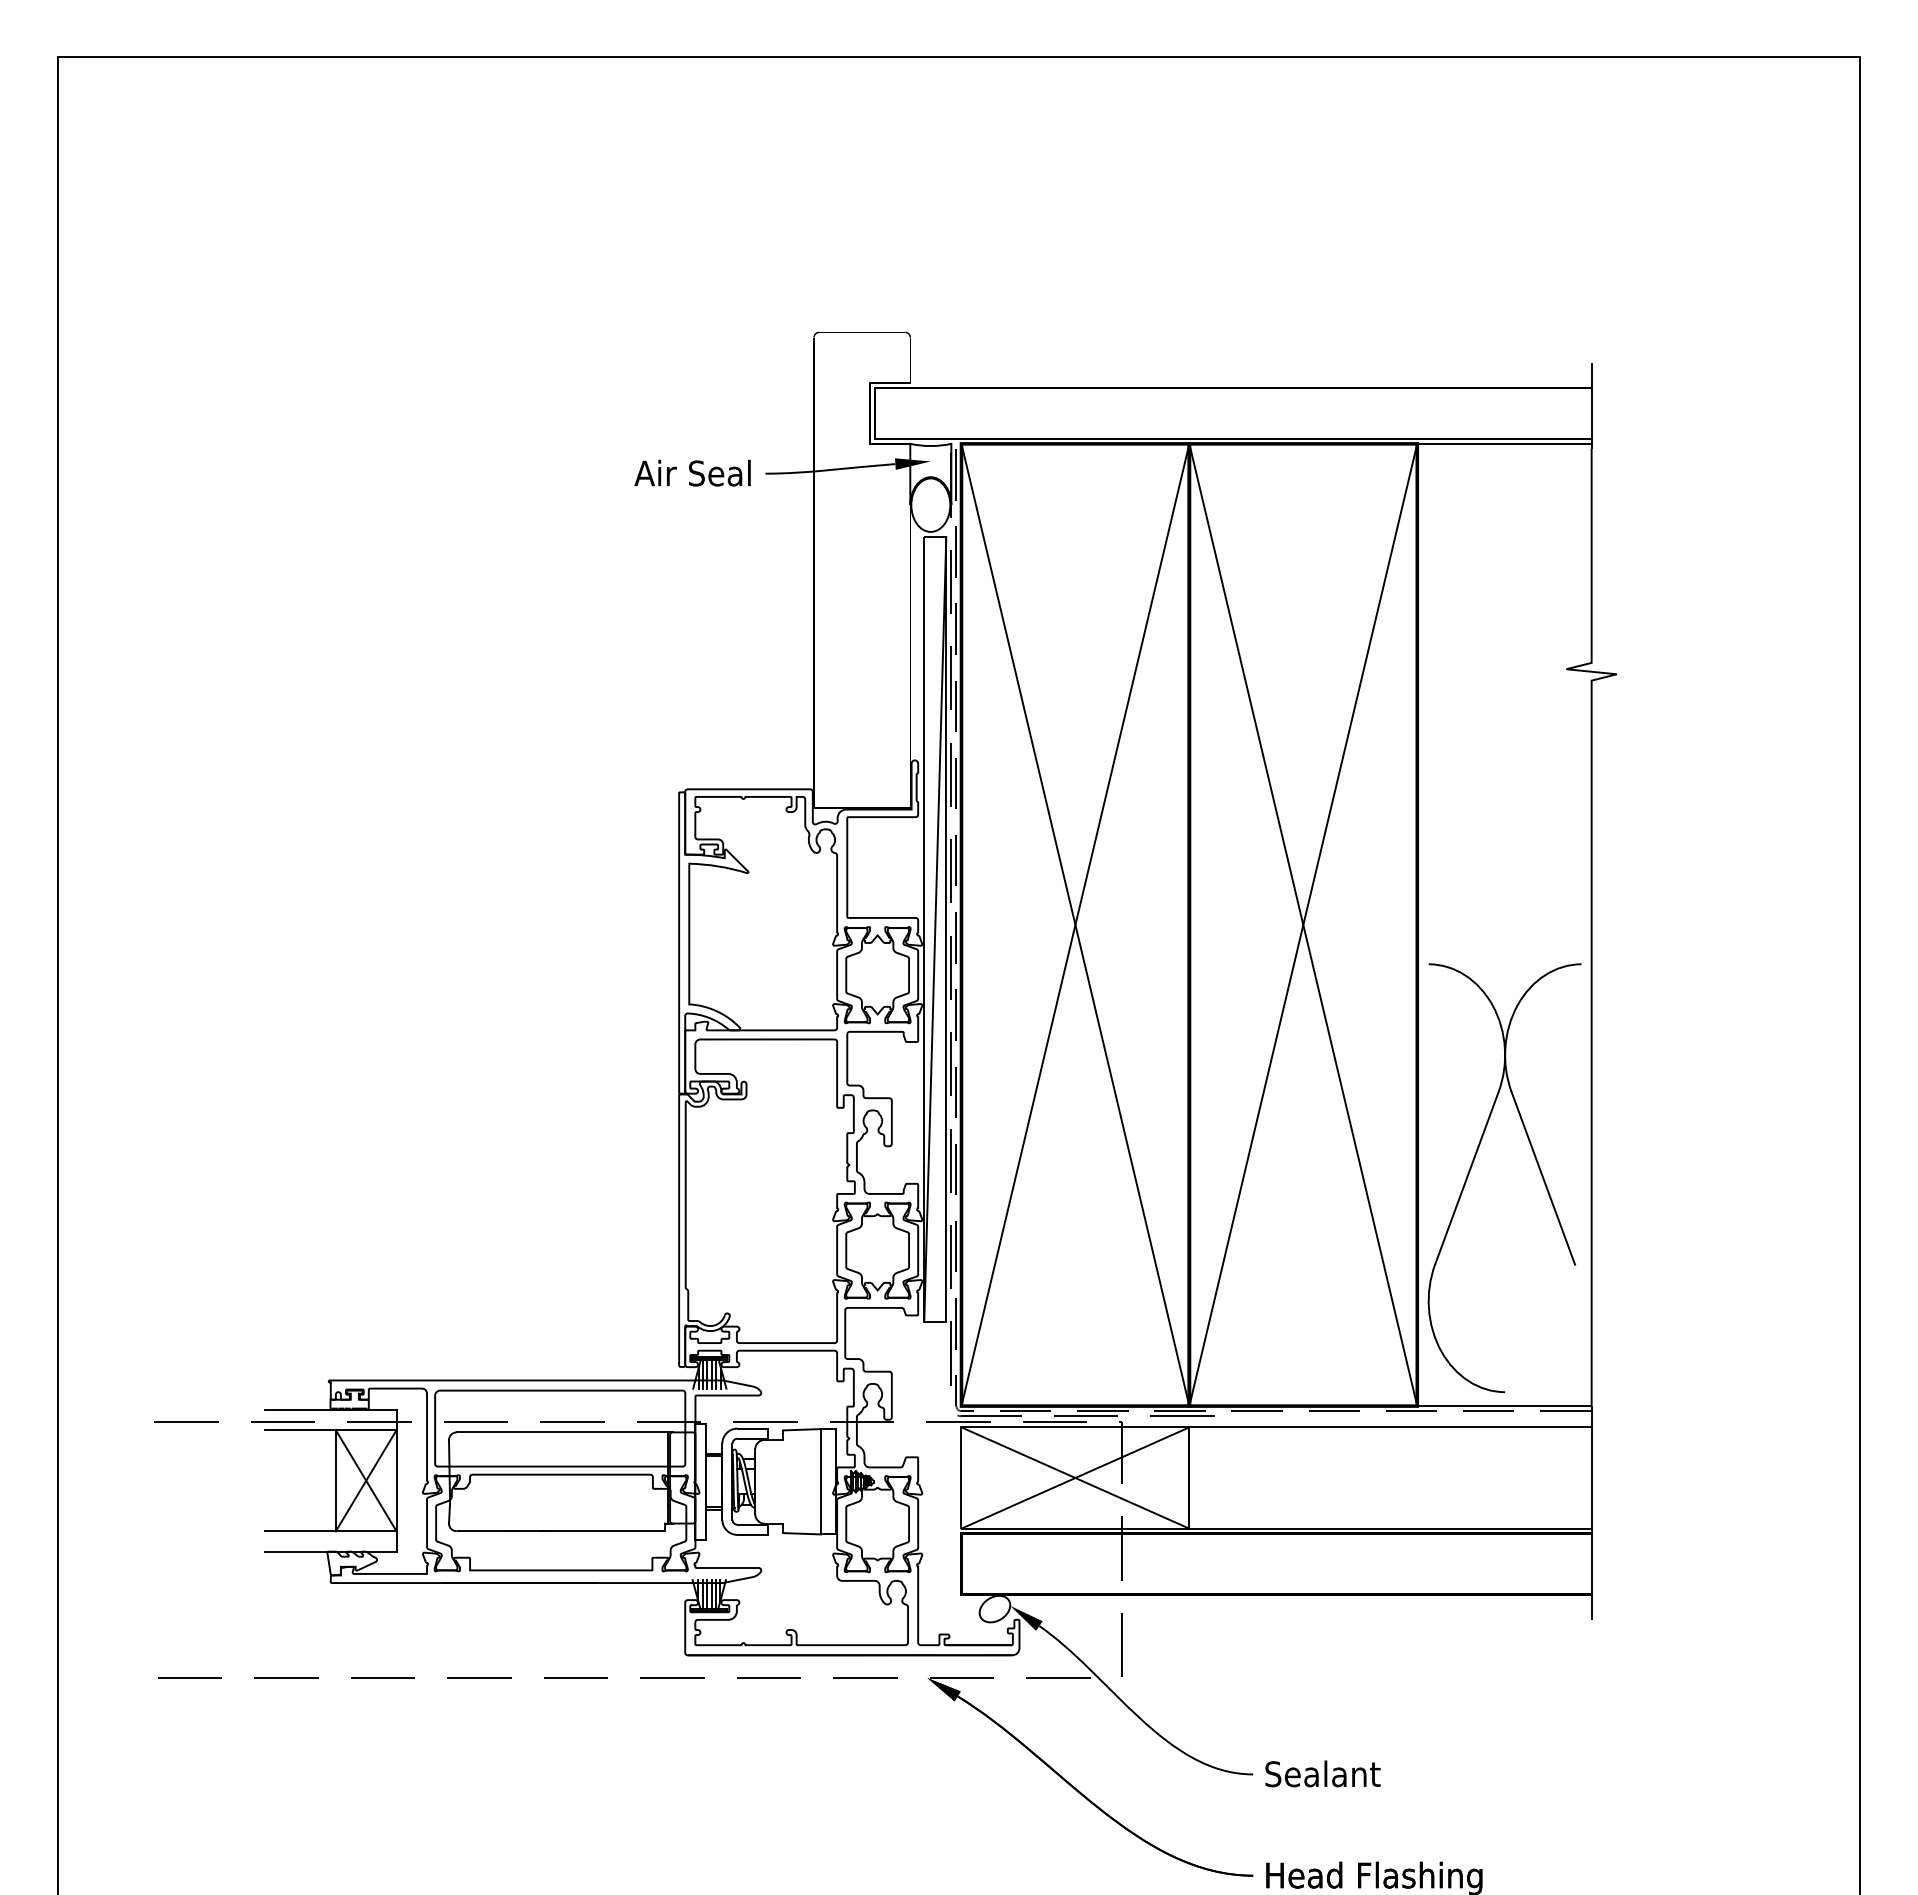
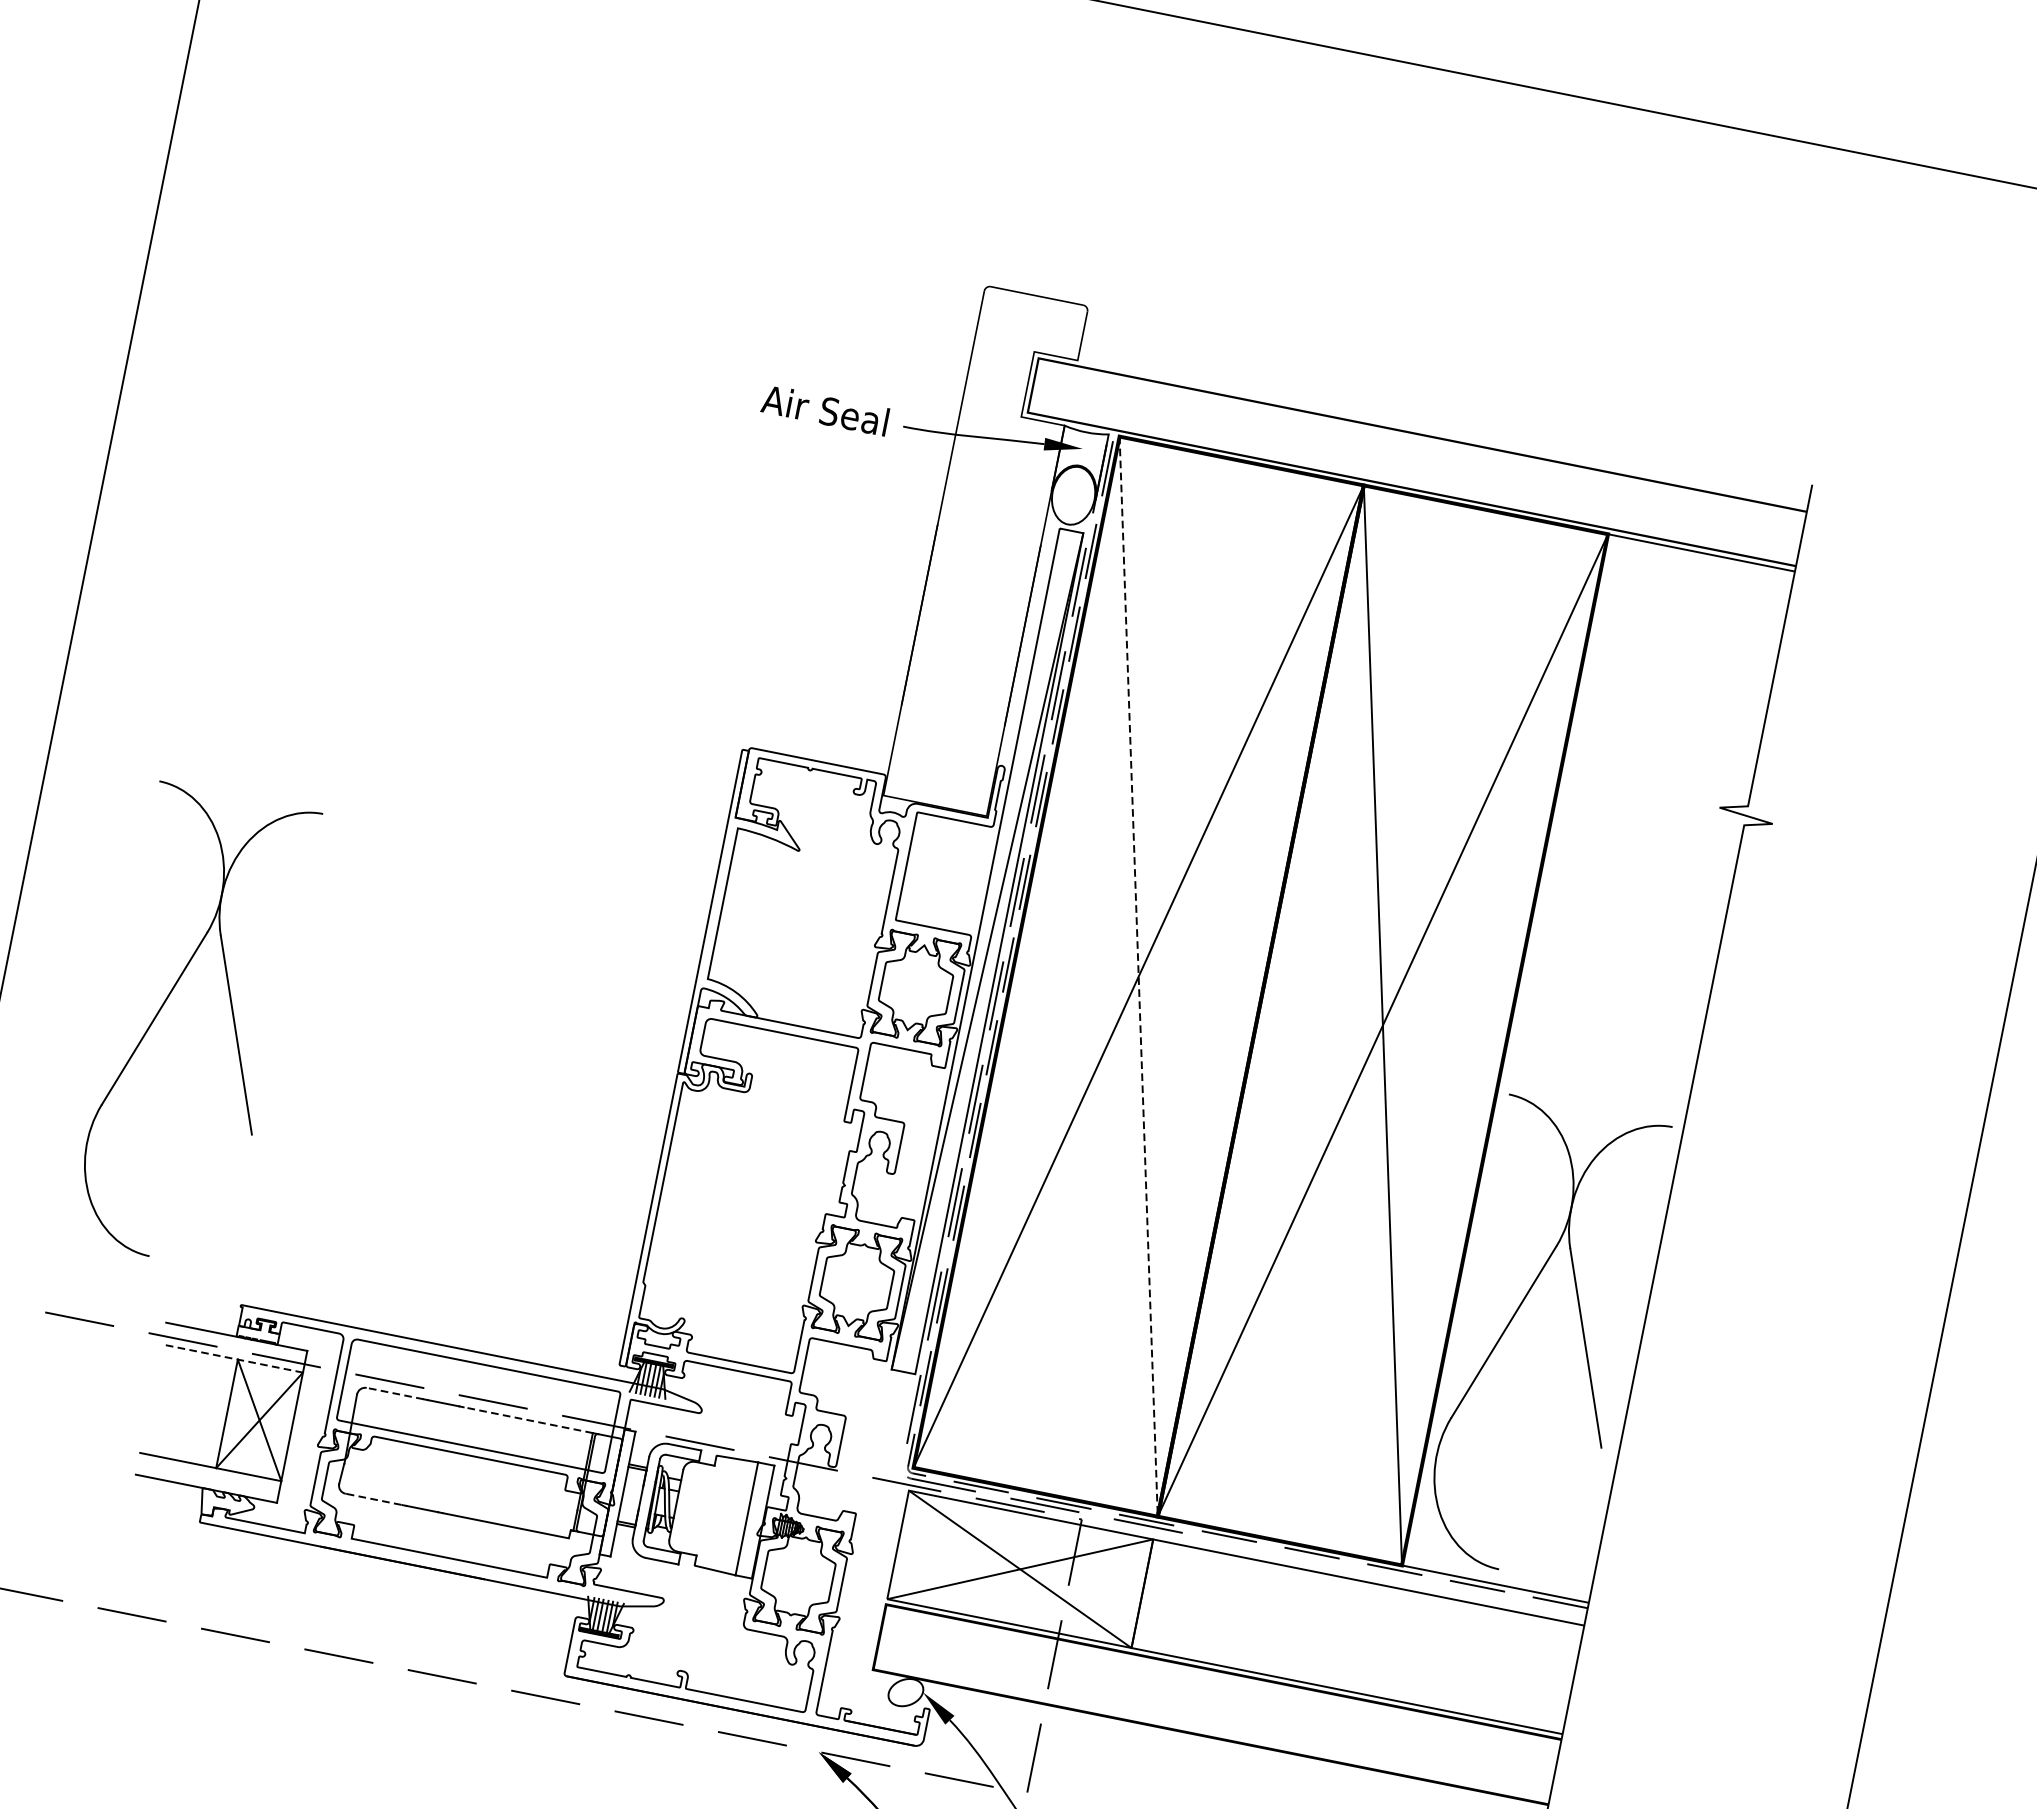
line: (1075, 925) -> (1138, 977), solid -> dashed
part: (205, 1127) -> (163, 1007), added
line: (330, 1430) -> (232, 1358), solid -> dashed
line: (483, 1432) -> (395, 1393), solid -> dashed
line: (606, 1432) -> (527, 1420), solid -> dashed
line: (483, 1531) -> (374, 1499), solid -> dashed

